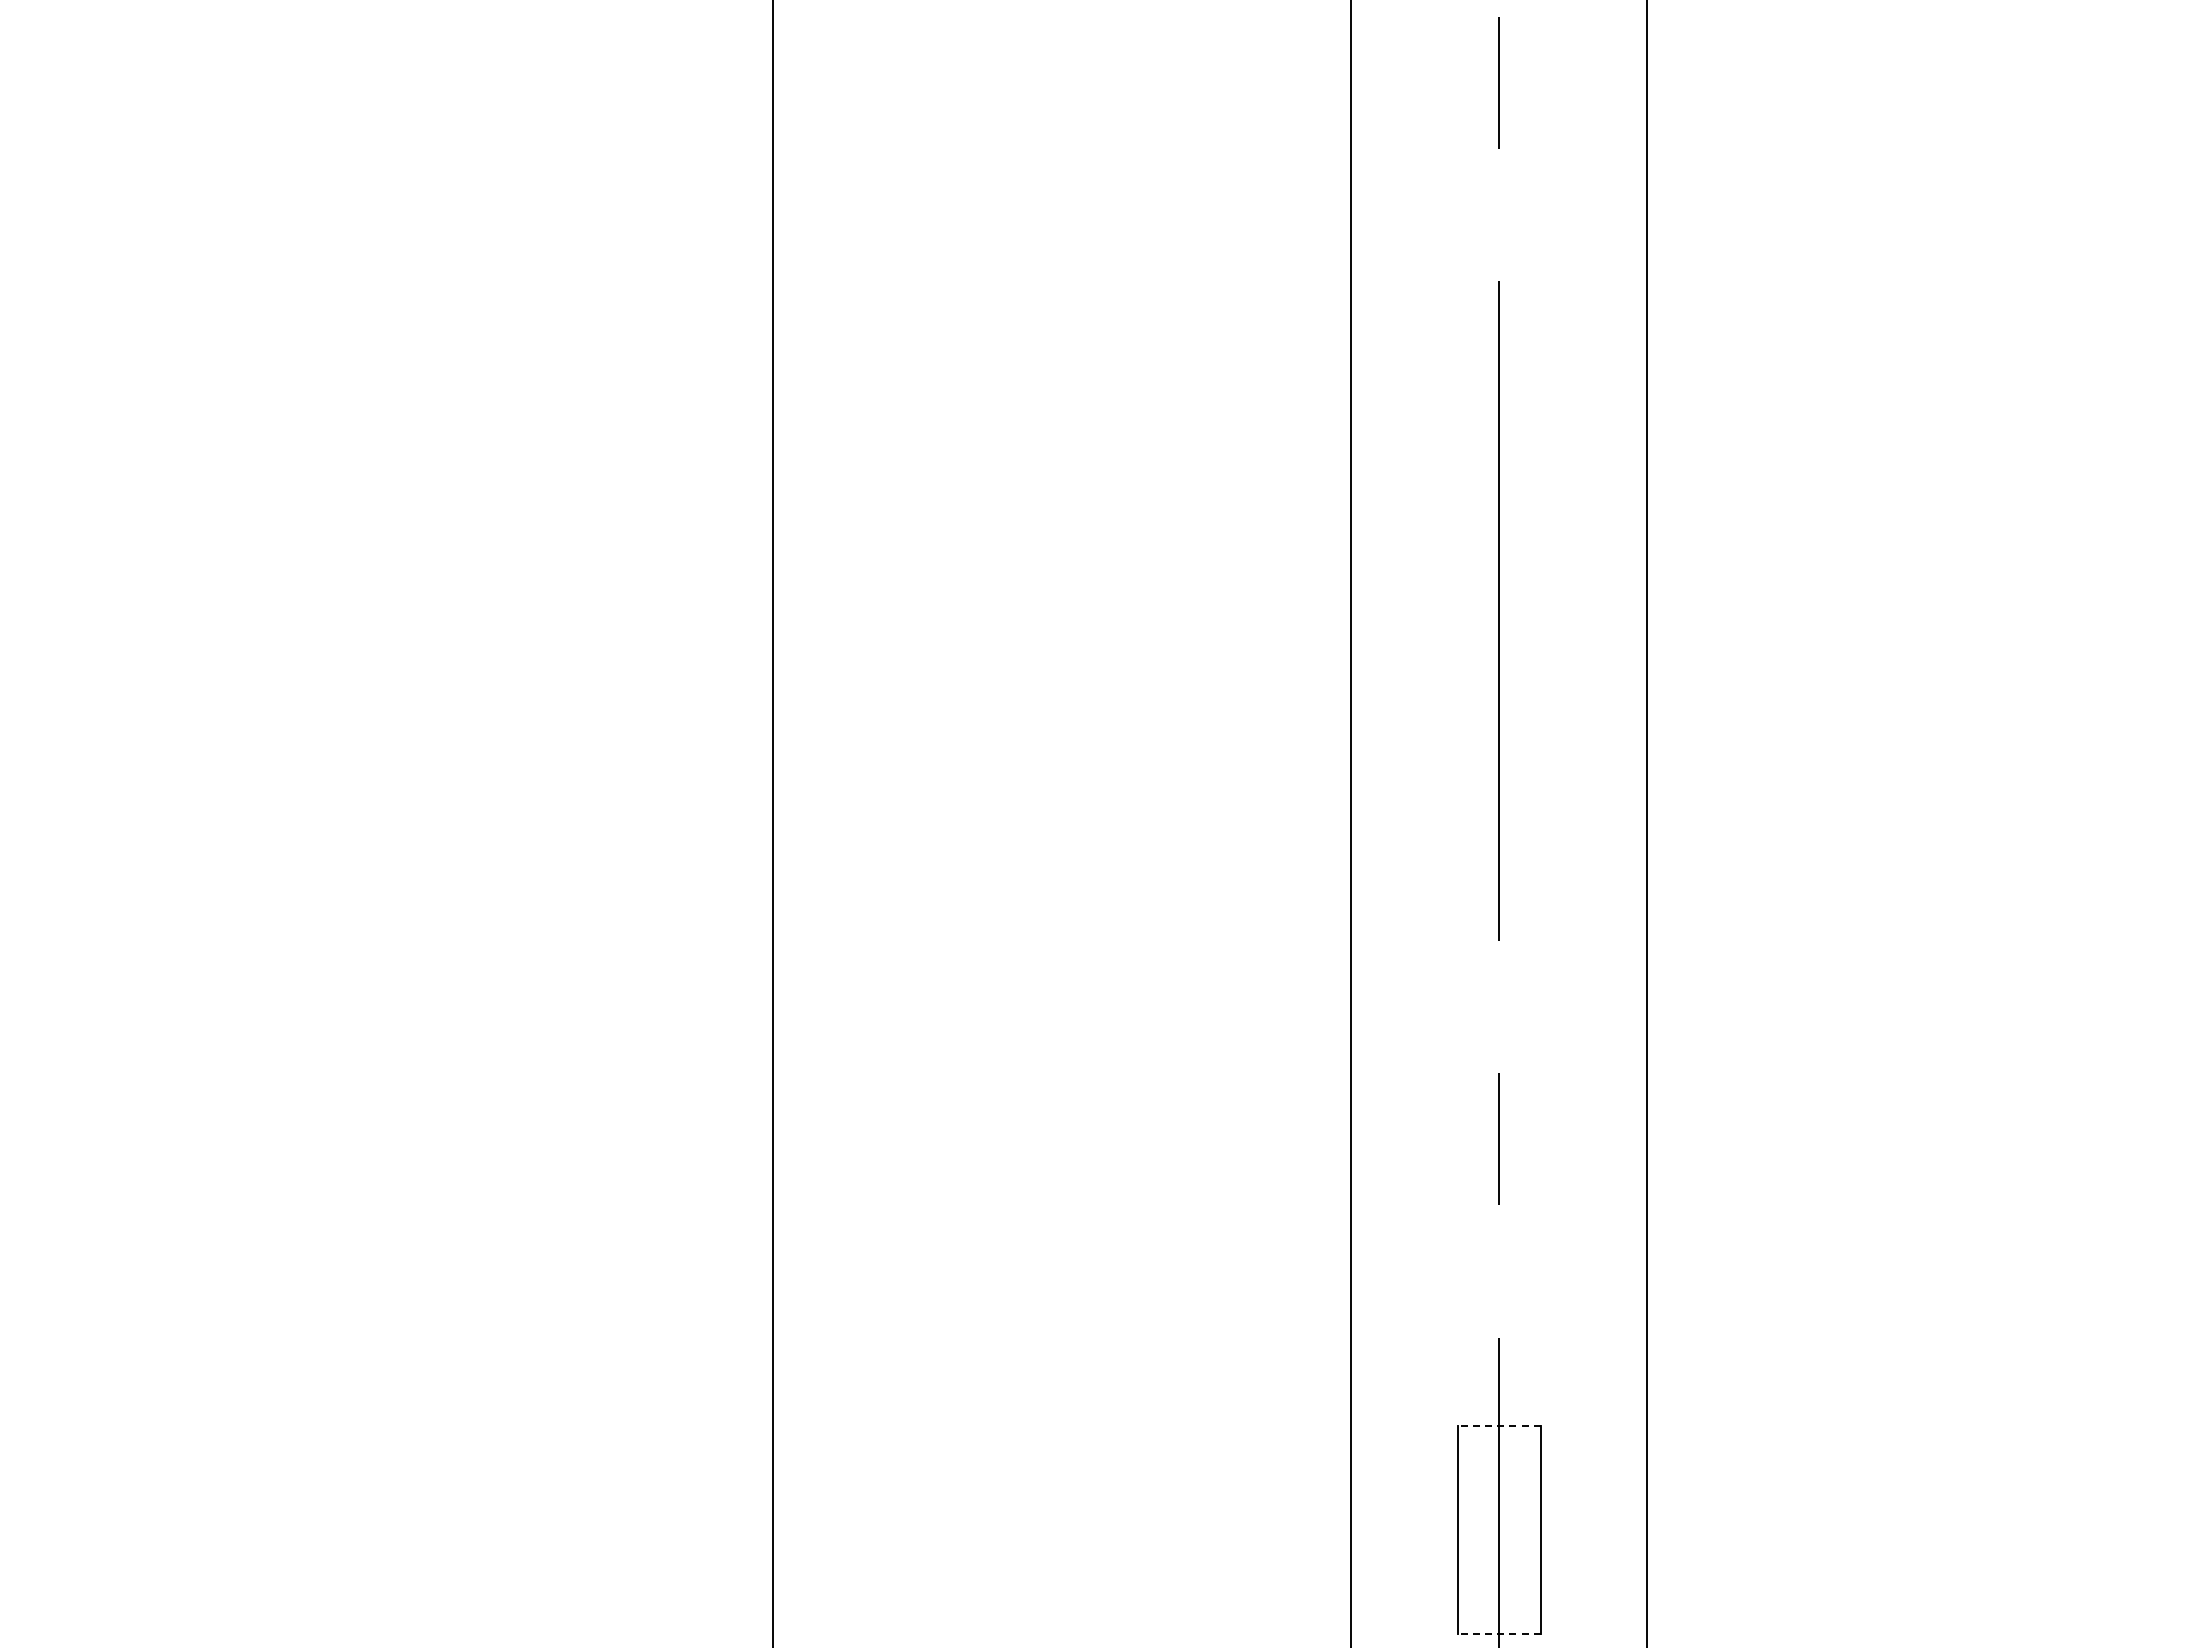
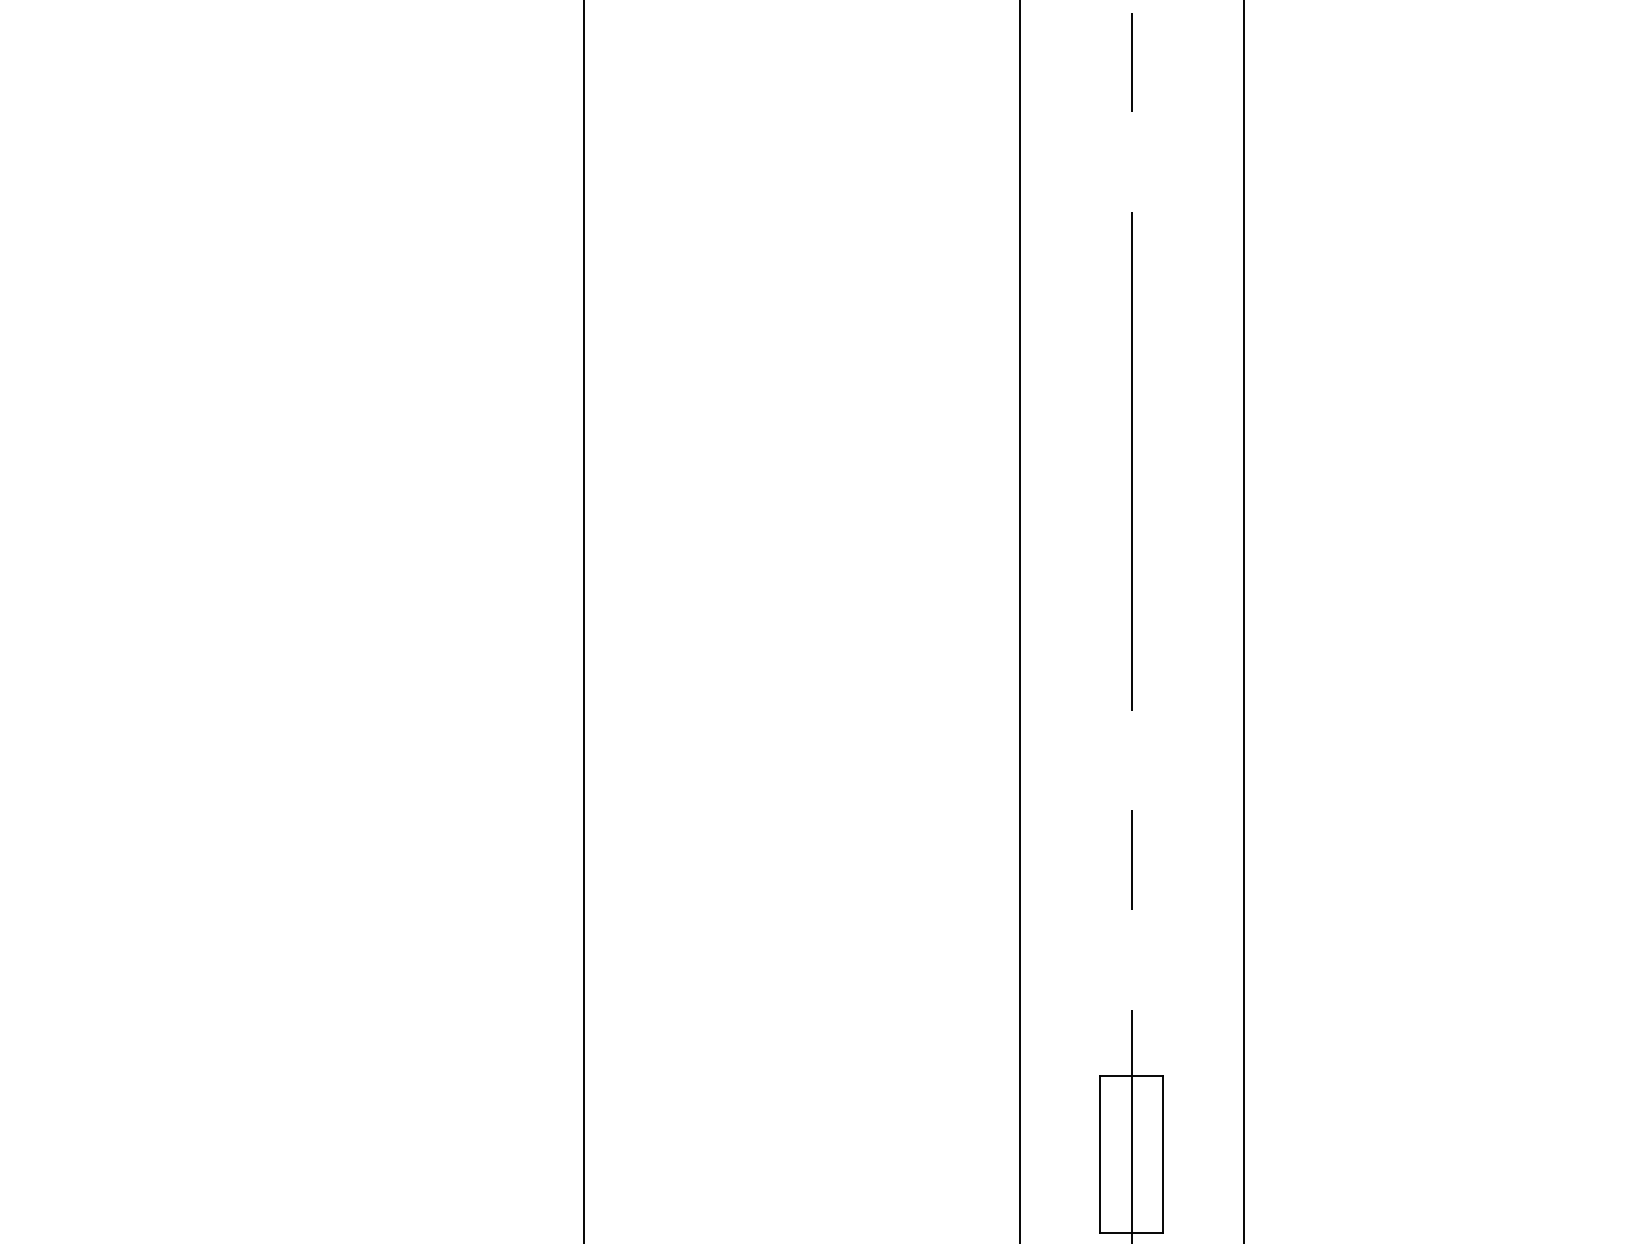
line: (1499, 1425) -> (1131, 1076), dashed -> solid
line: (1499, 1633) -> (1131, 1233), dashed -> solid

